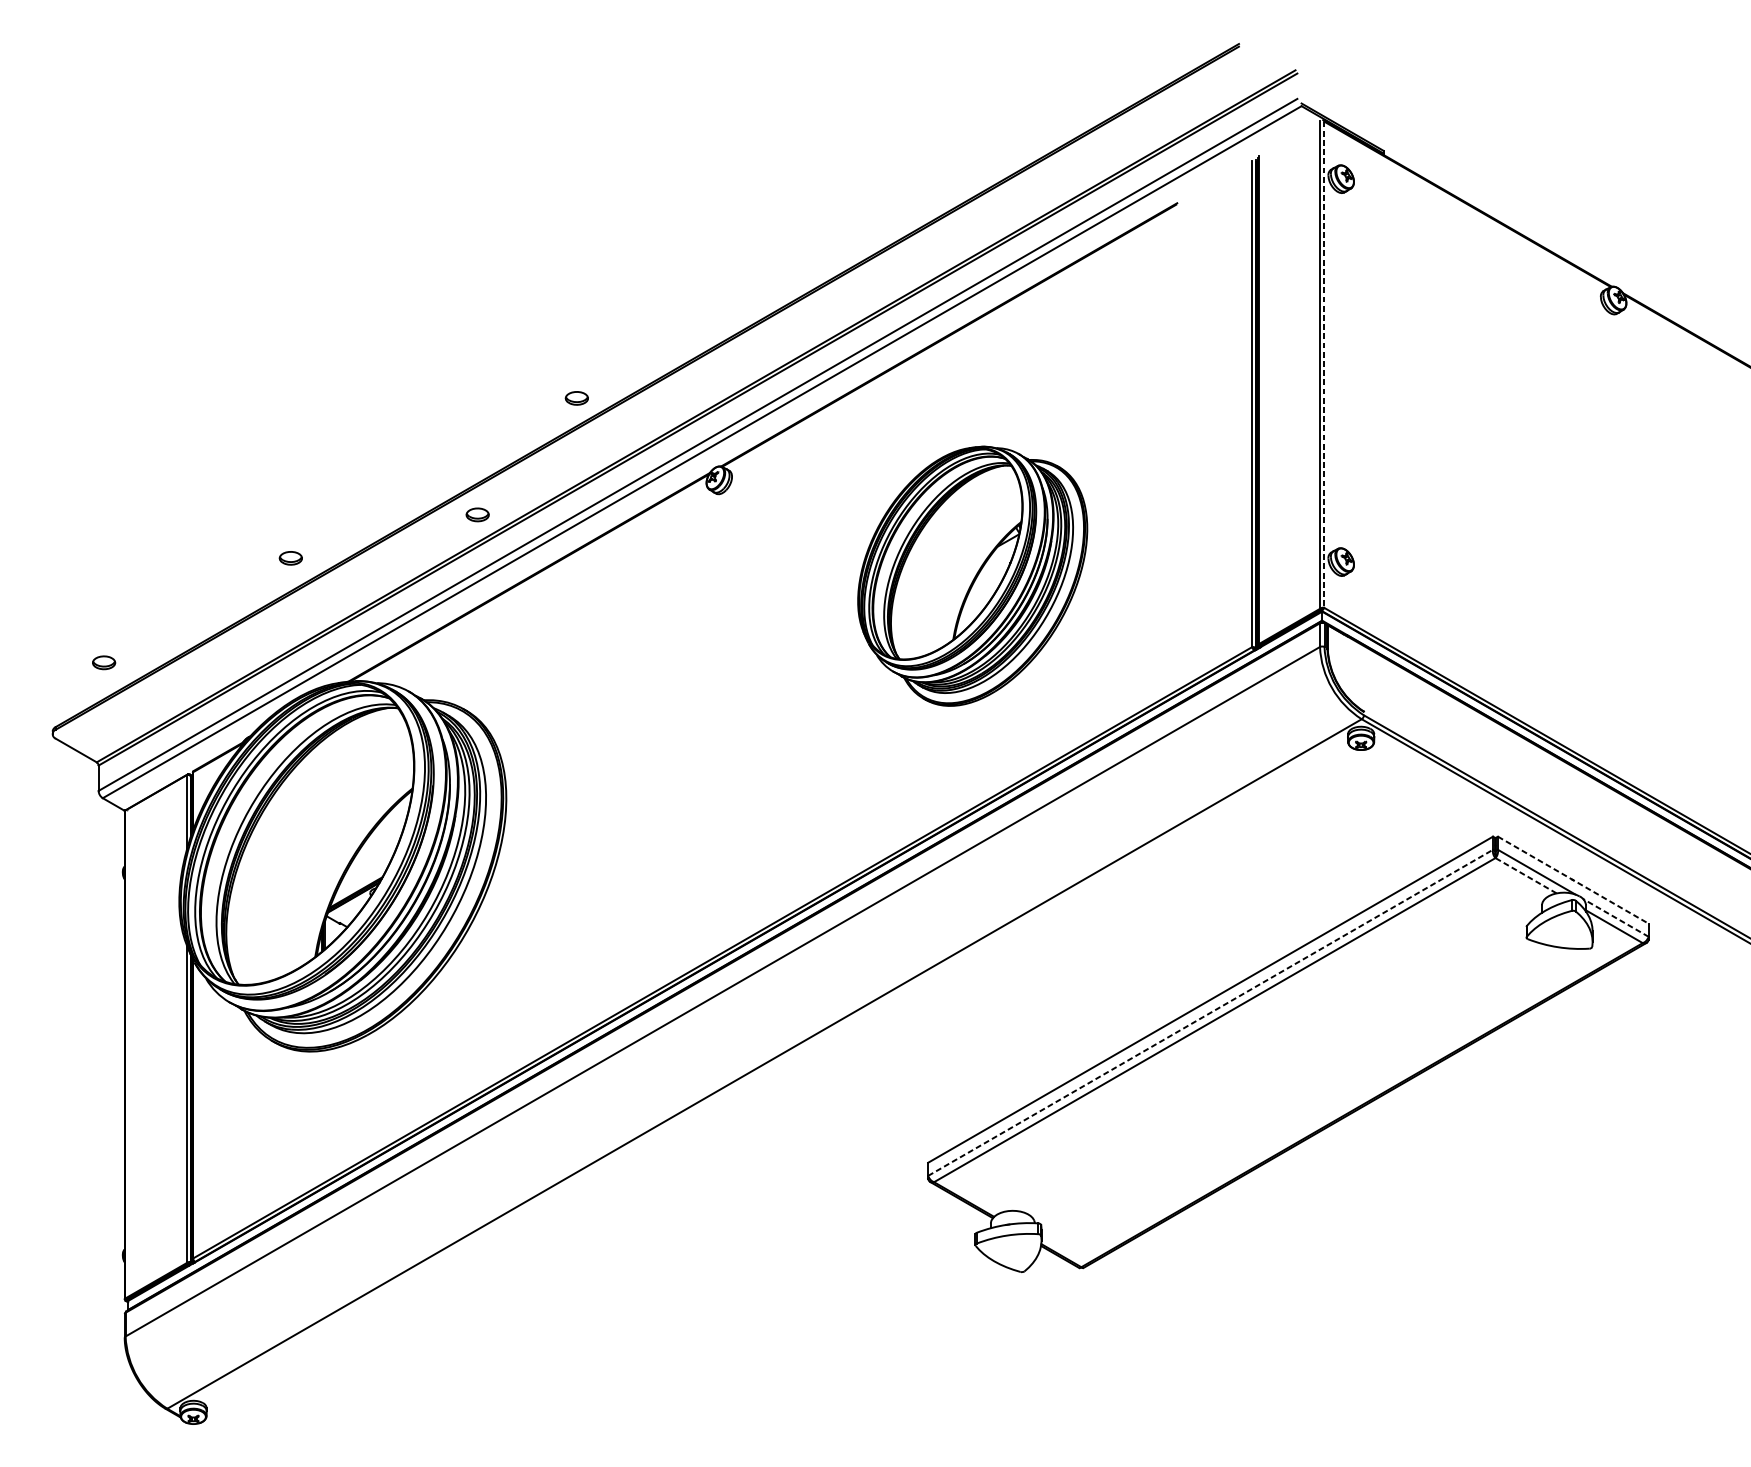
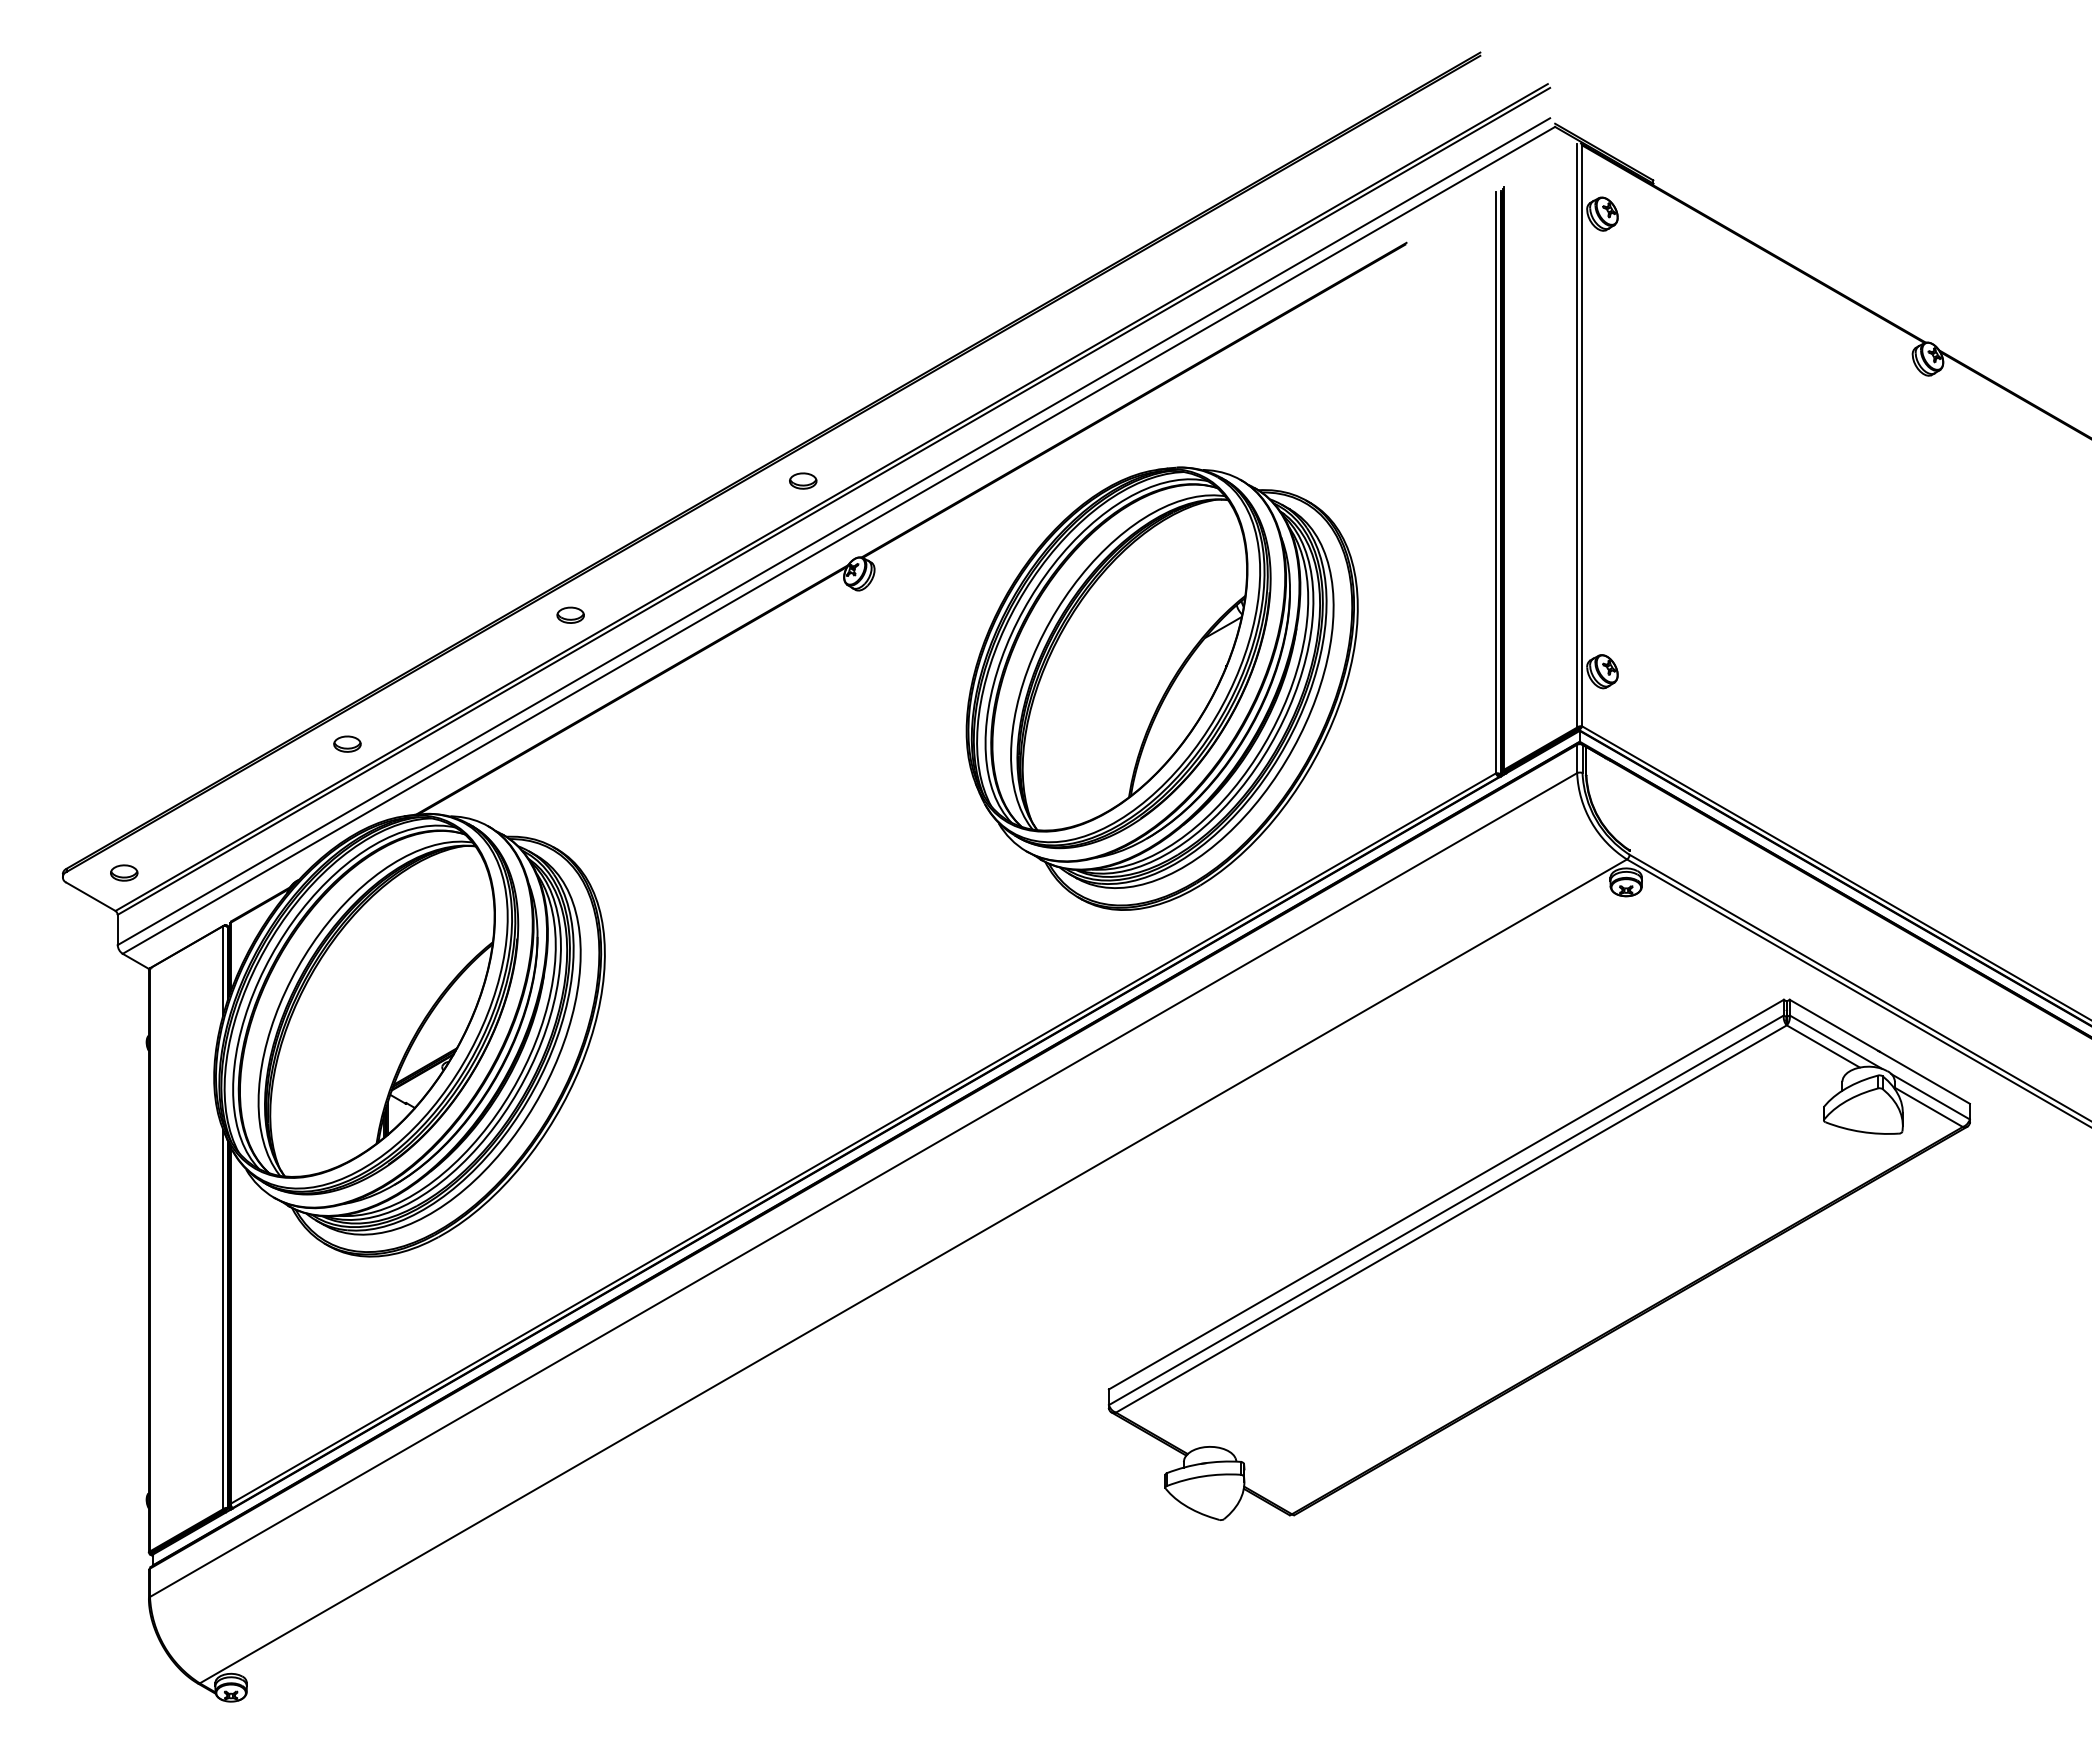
line: (1324, 365) -> (1582, 436), dashed -> solid
part: (577, 397) -> (803, 480), moved
part: (290, 557) -> (347, 743), moved
part: (972, 576) -> (1161, 688), size x1.43
part: (104, 662) -> (124, 872), moved
line: (1525, 875) -> (1822, 1046), dashed -> solid
line: (1573, 880) -> (1880, 1052), dashed -> solid
line: (1615, 917) -> (1930, 1096), dashed -> solid
line: (1210, 1013) -> (1446, 1210), dashed -> solid

